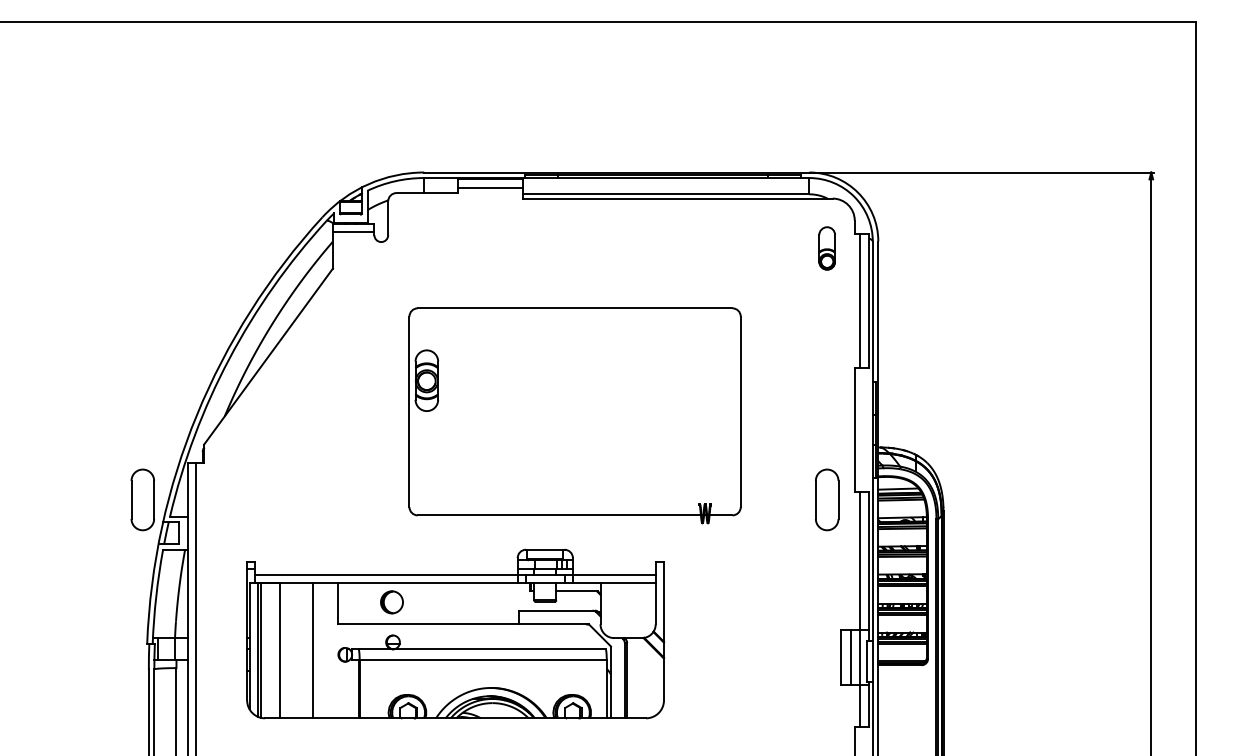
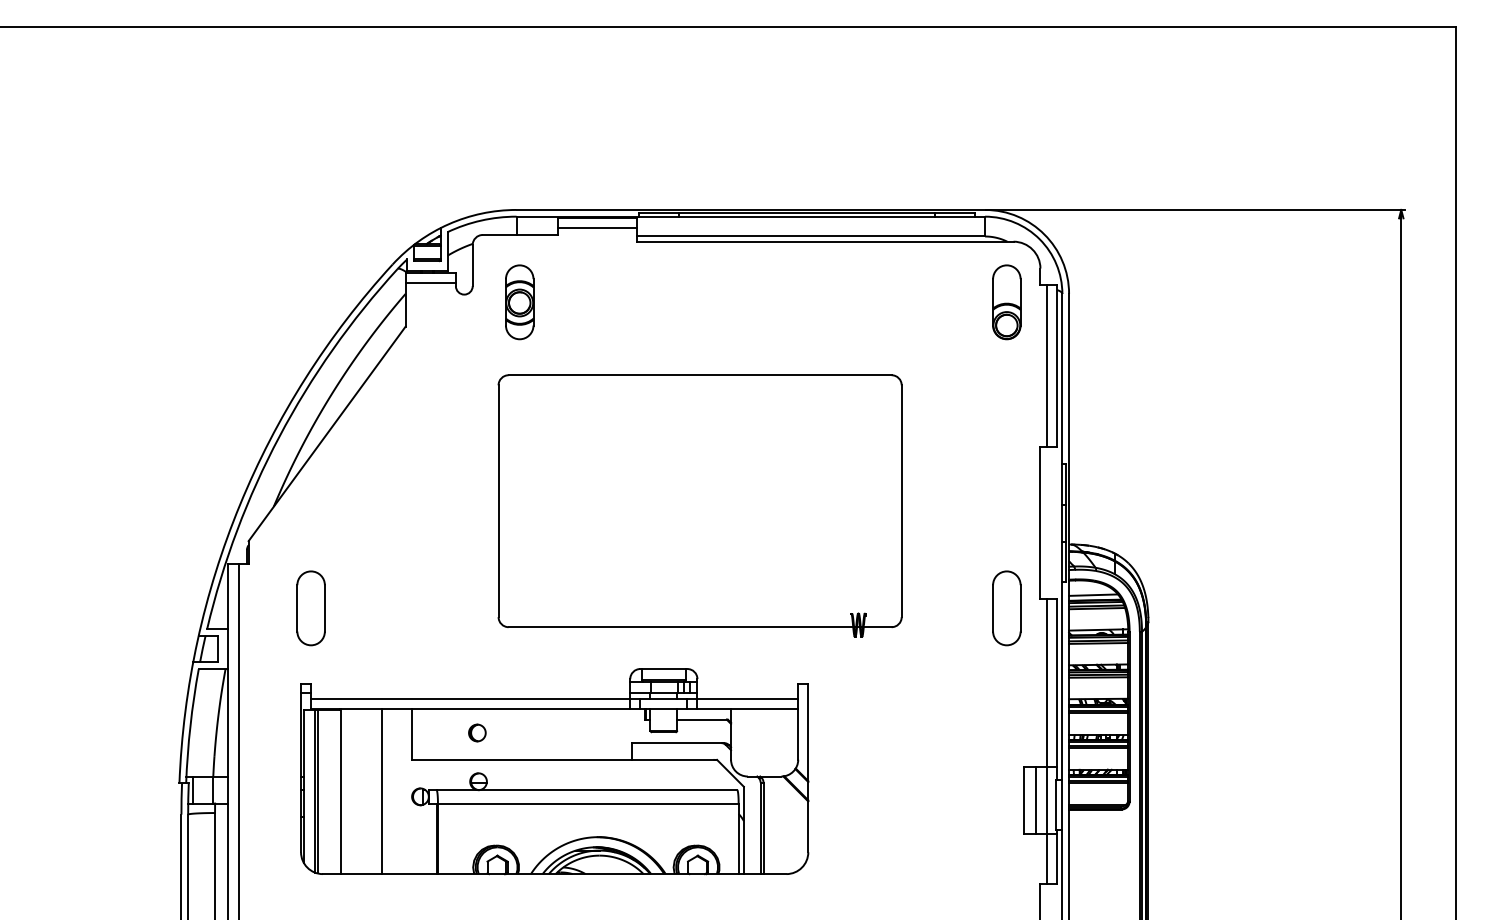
part: (826, 248) -> (1006, 302), size x1.43
part: (426, 380) -> (519, 302), moved
part: (142, 500) -> (310, 608), moved
part: (392, 601) -> (477, 732), size x0.62

